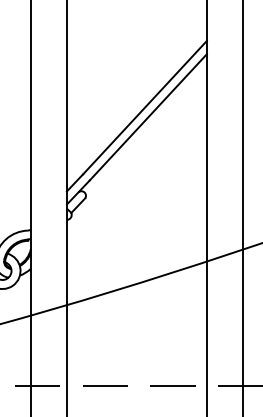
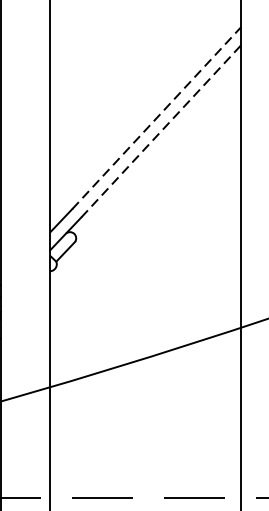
line: (145, 107) -> (157, 118), solid -> dashed
line: (148, 116) -> (161, 130), solid -> dashed

